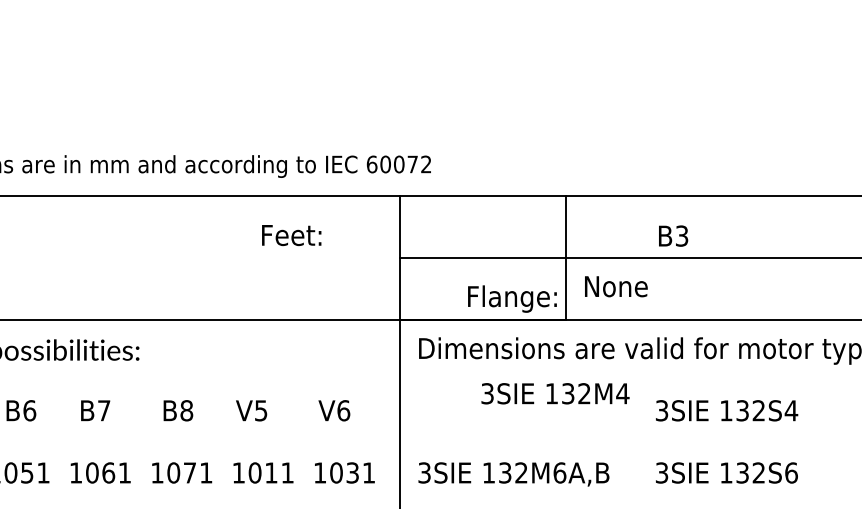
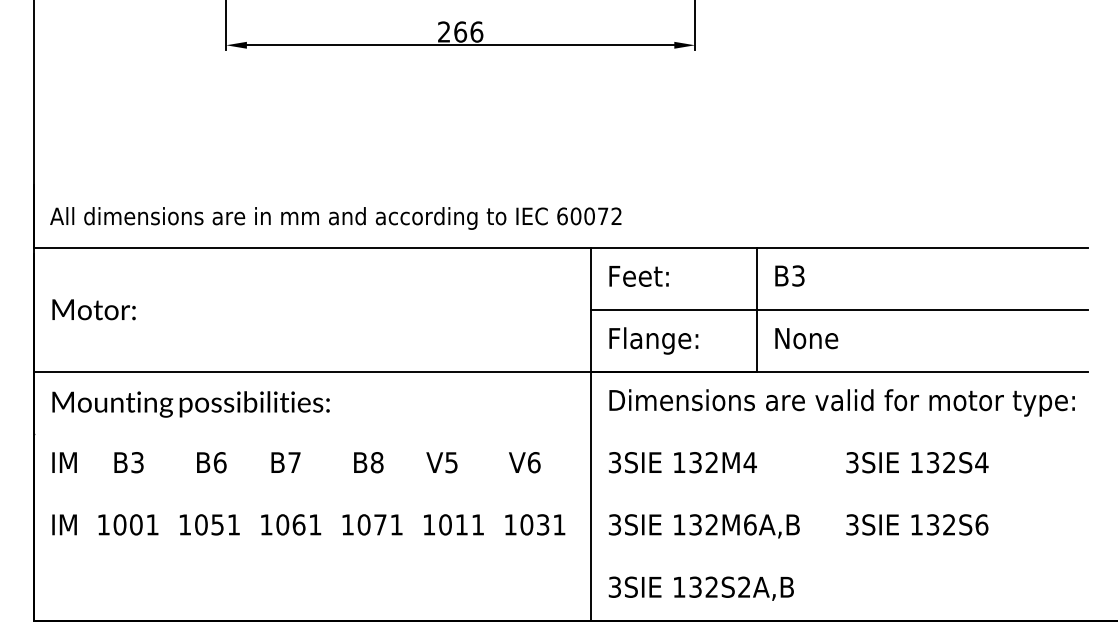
text: (291, 235) -> (638, 276), moved
text: (673, 235) -> (789, 275), moved
text: (512, 298) -> (653, 340), moved
text: (555, 393) -> (682, 462), moved

